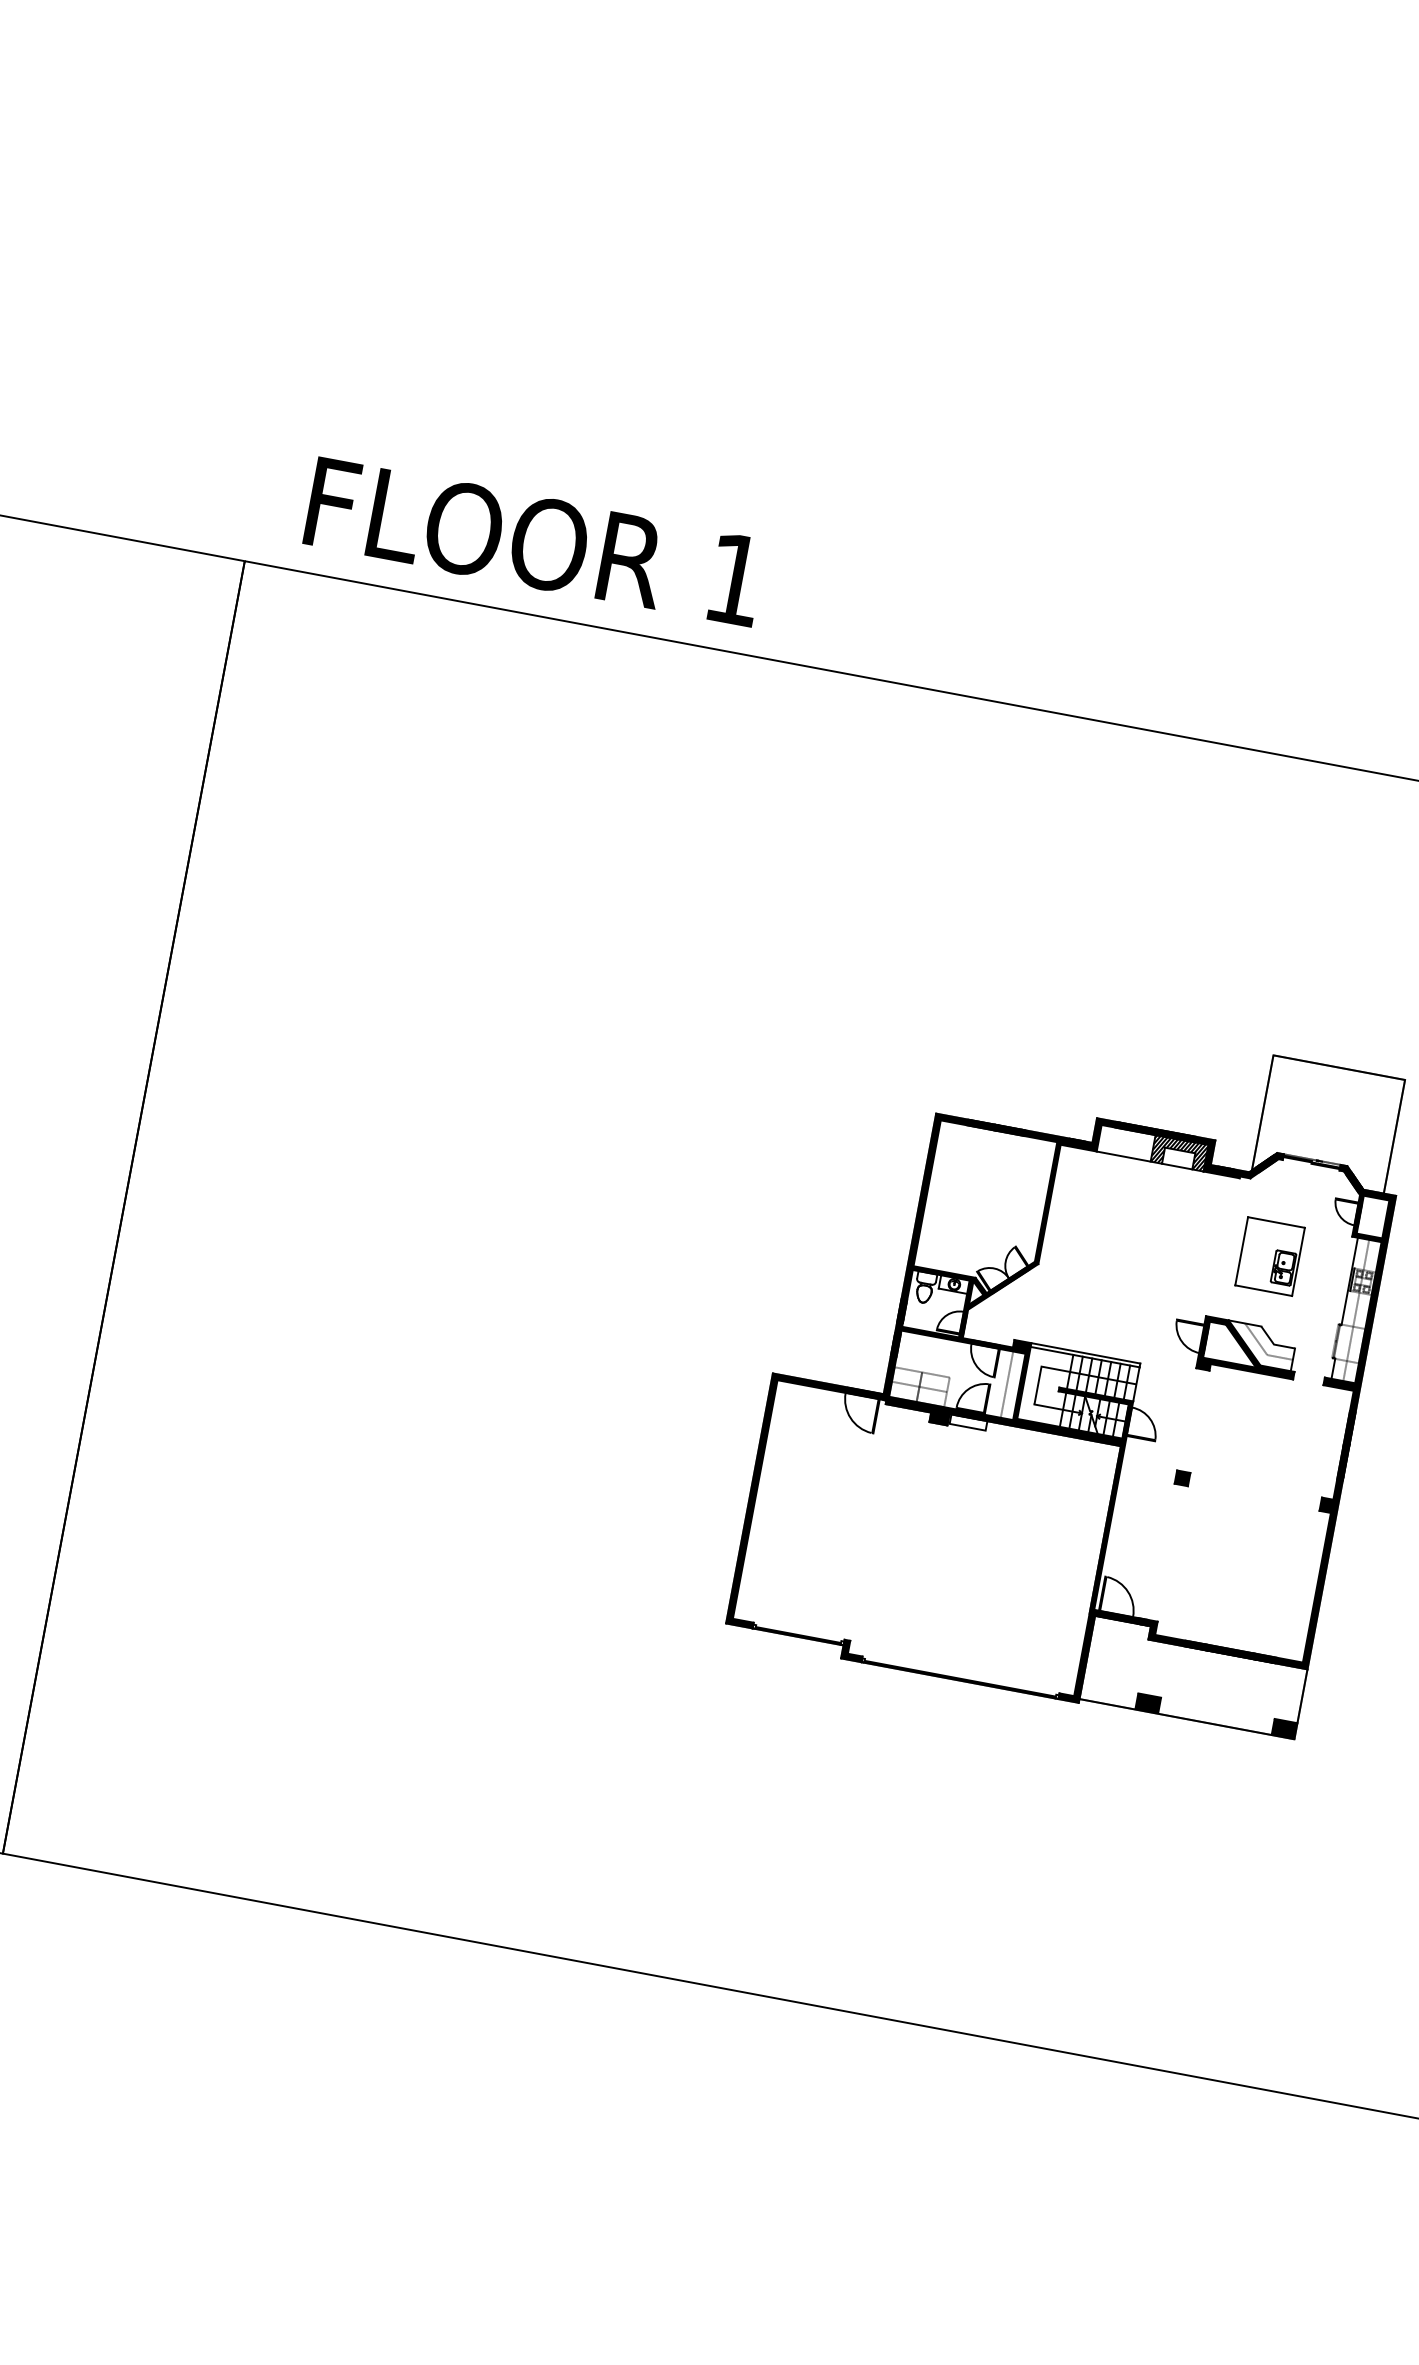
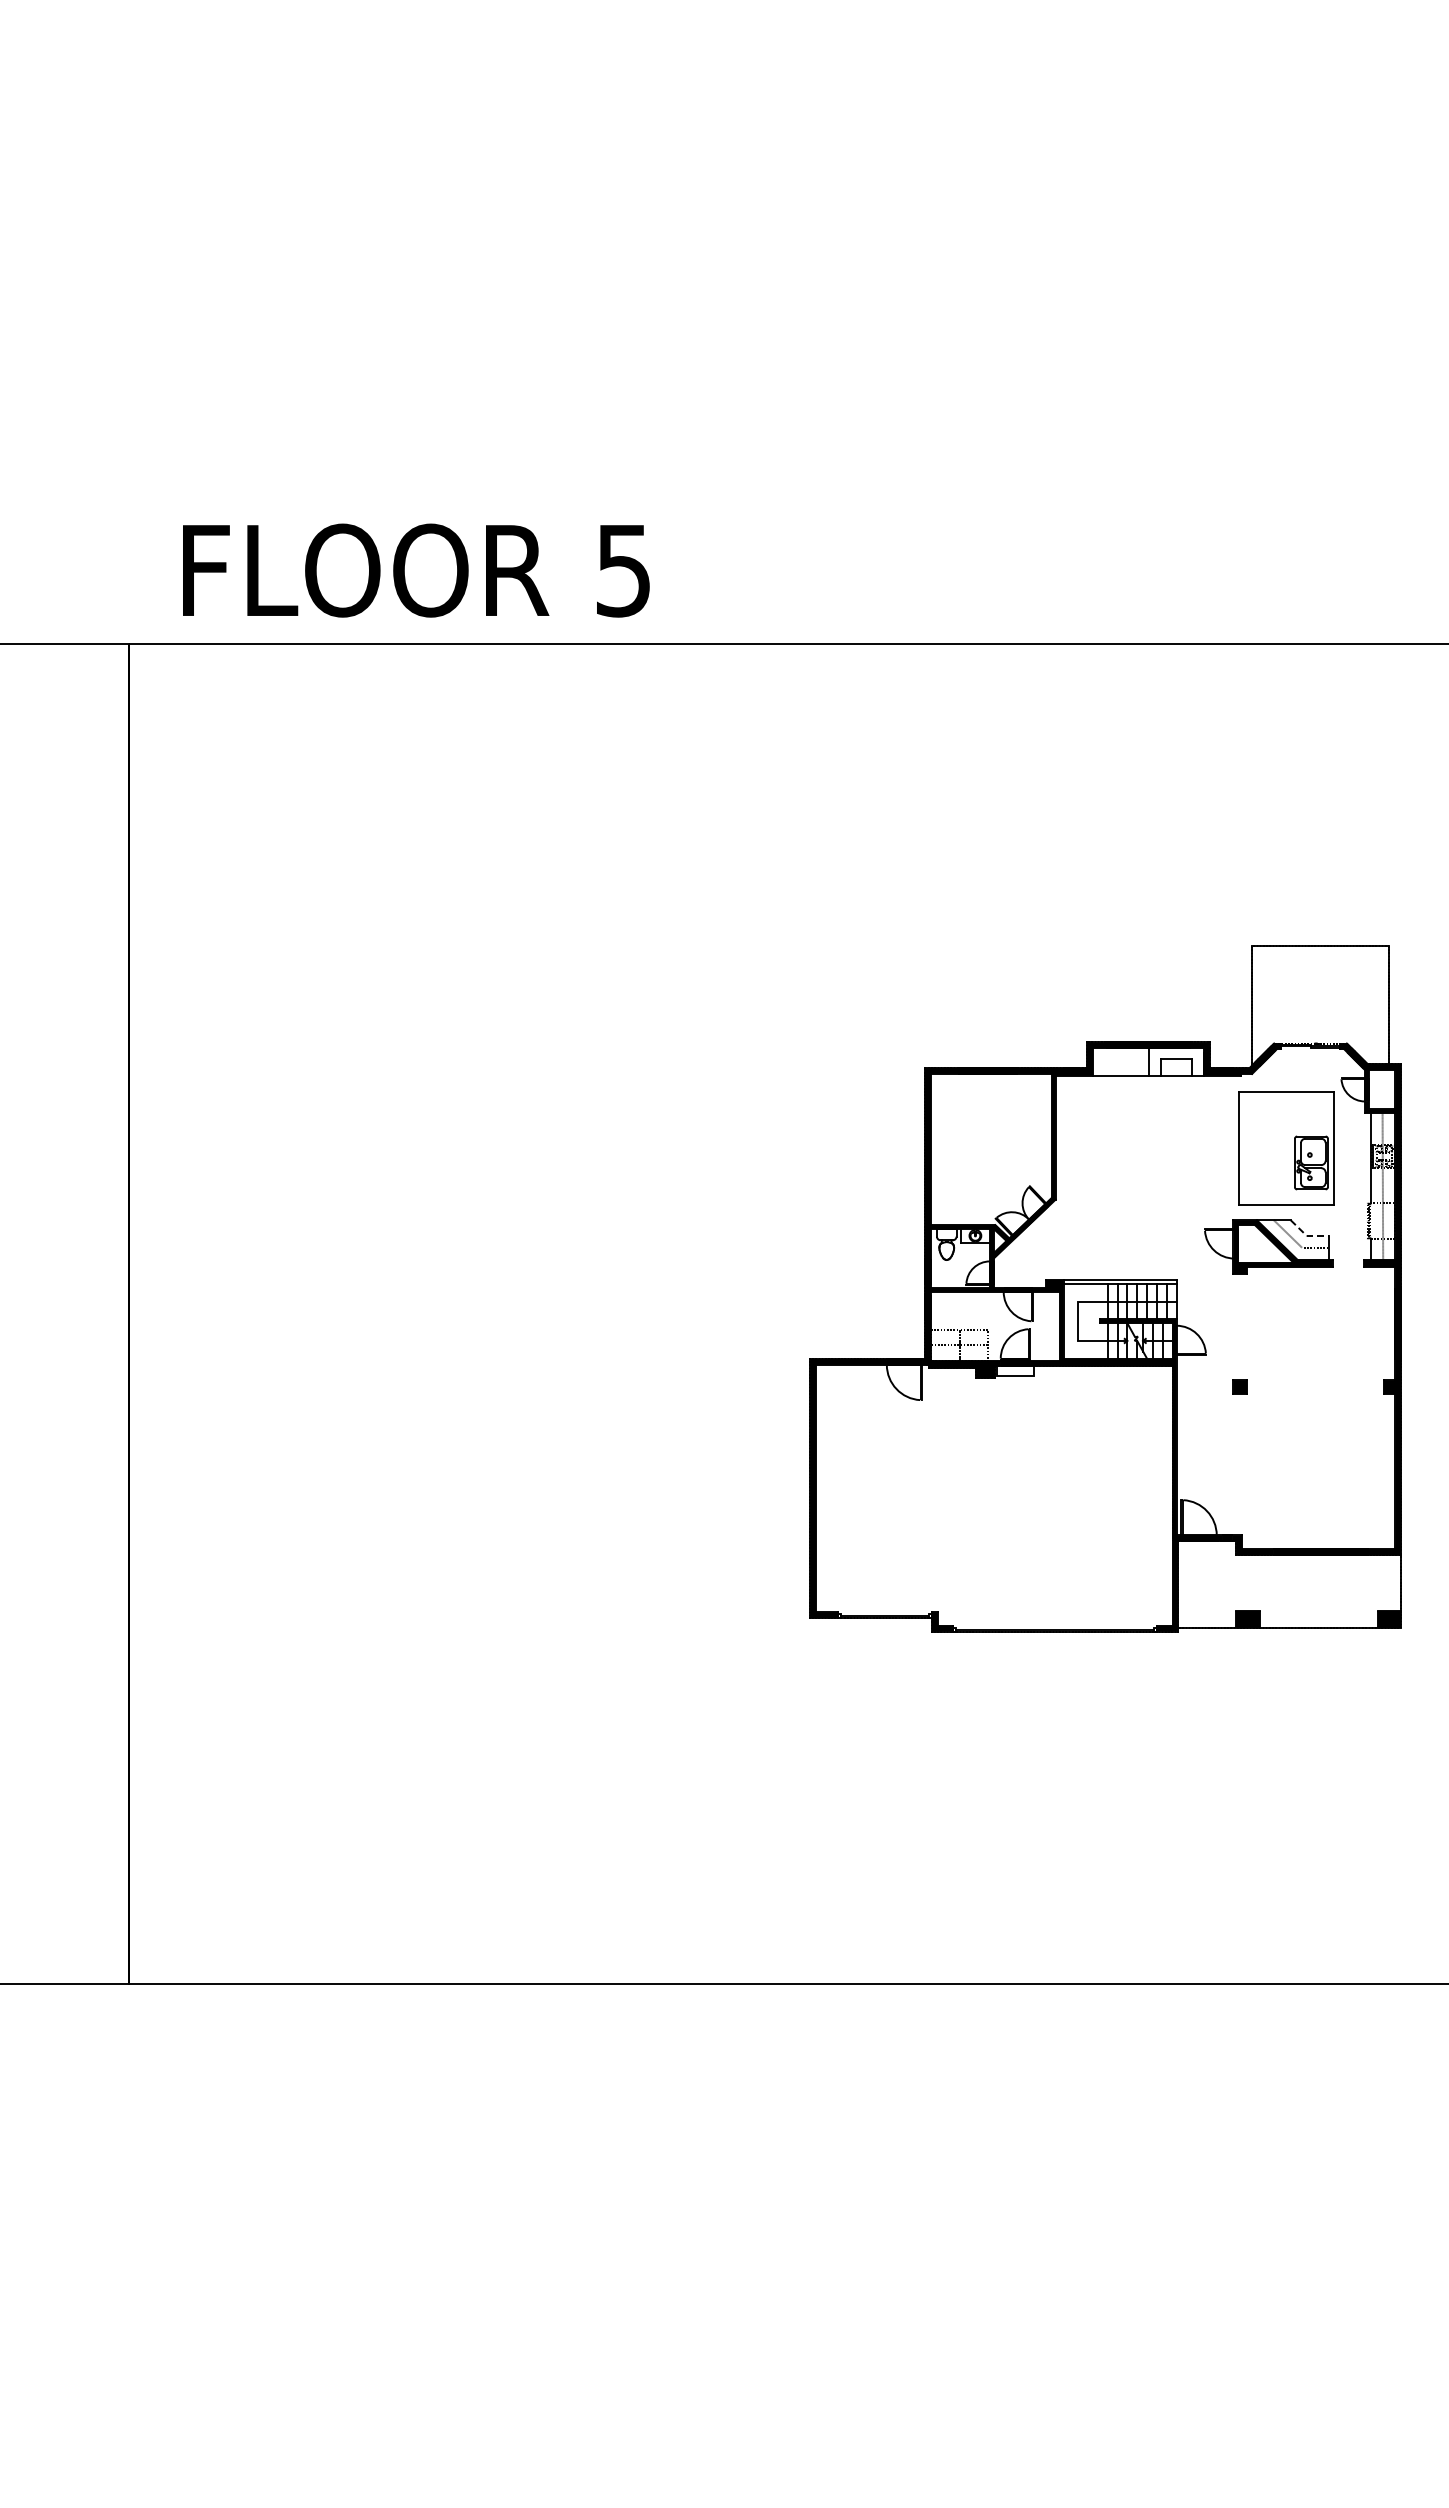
text: (734, 580) -> (623, 571), 1 -> 5
hatch: (1179, 1152) -> (1176, 1061), removed
part: (1270, 1256) -> (1286, 1148), size x1.6
line: (1273, 1344) -> (1306, 1236), solid -> dashed
line: (1006, 1383) -> (1046, 1325), removed

